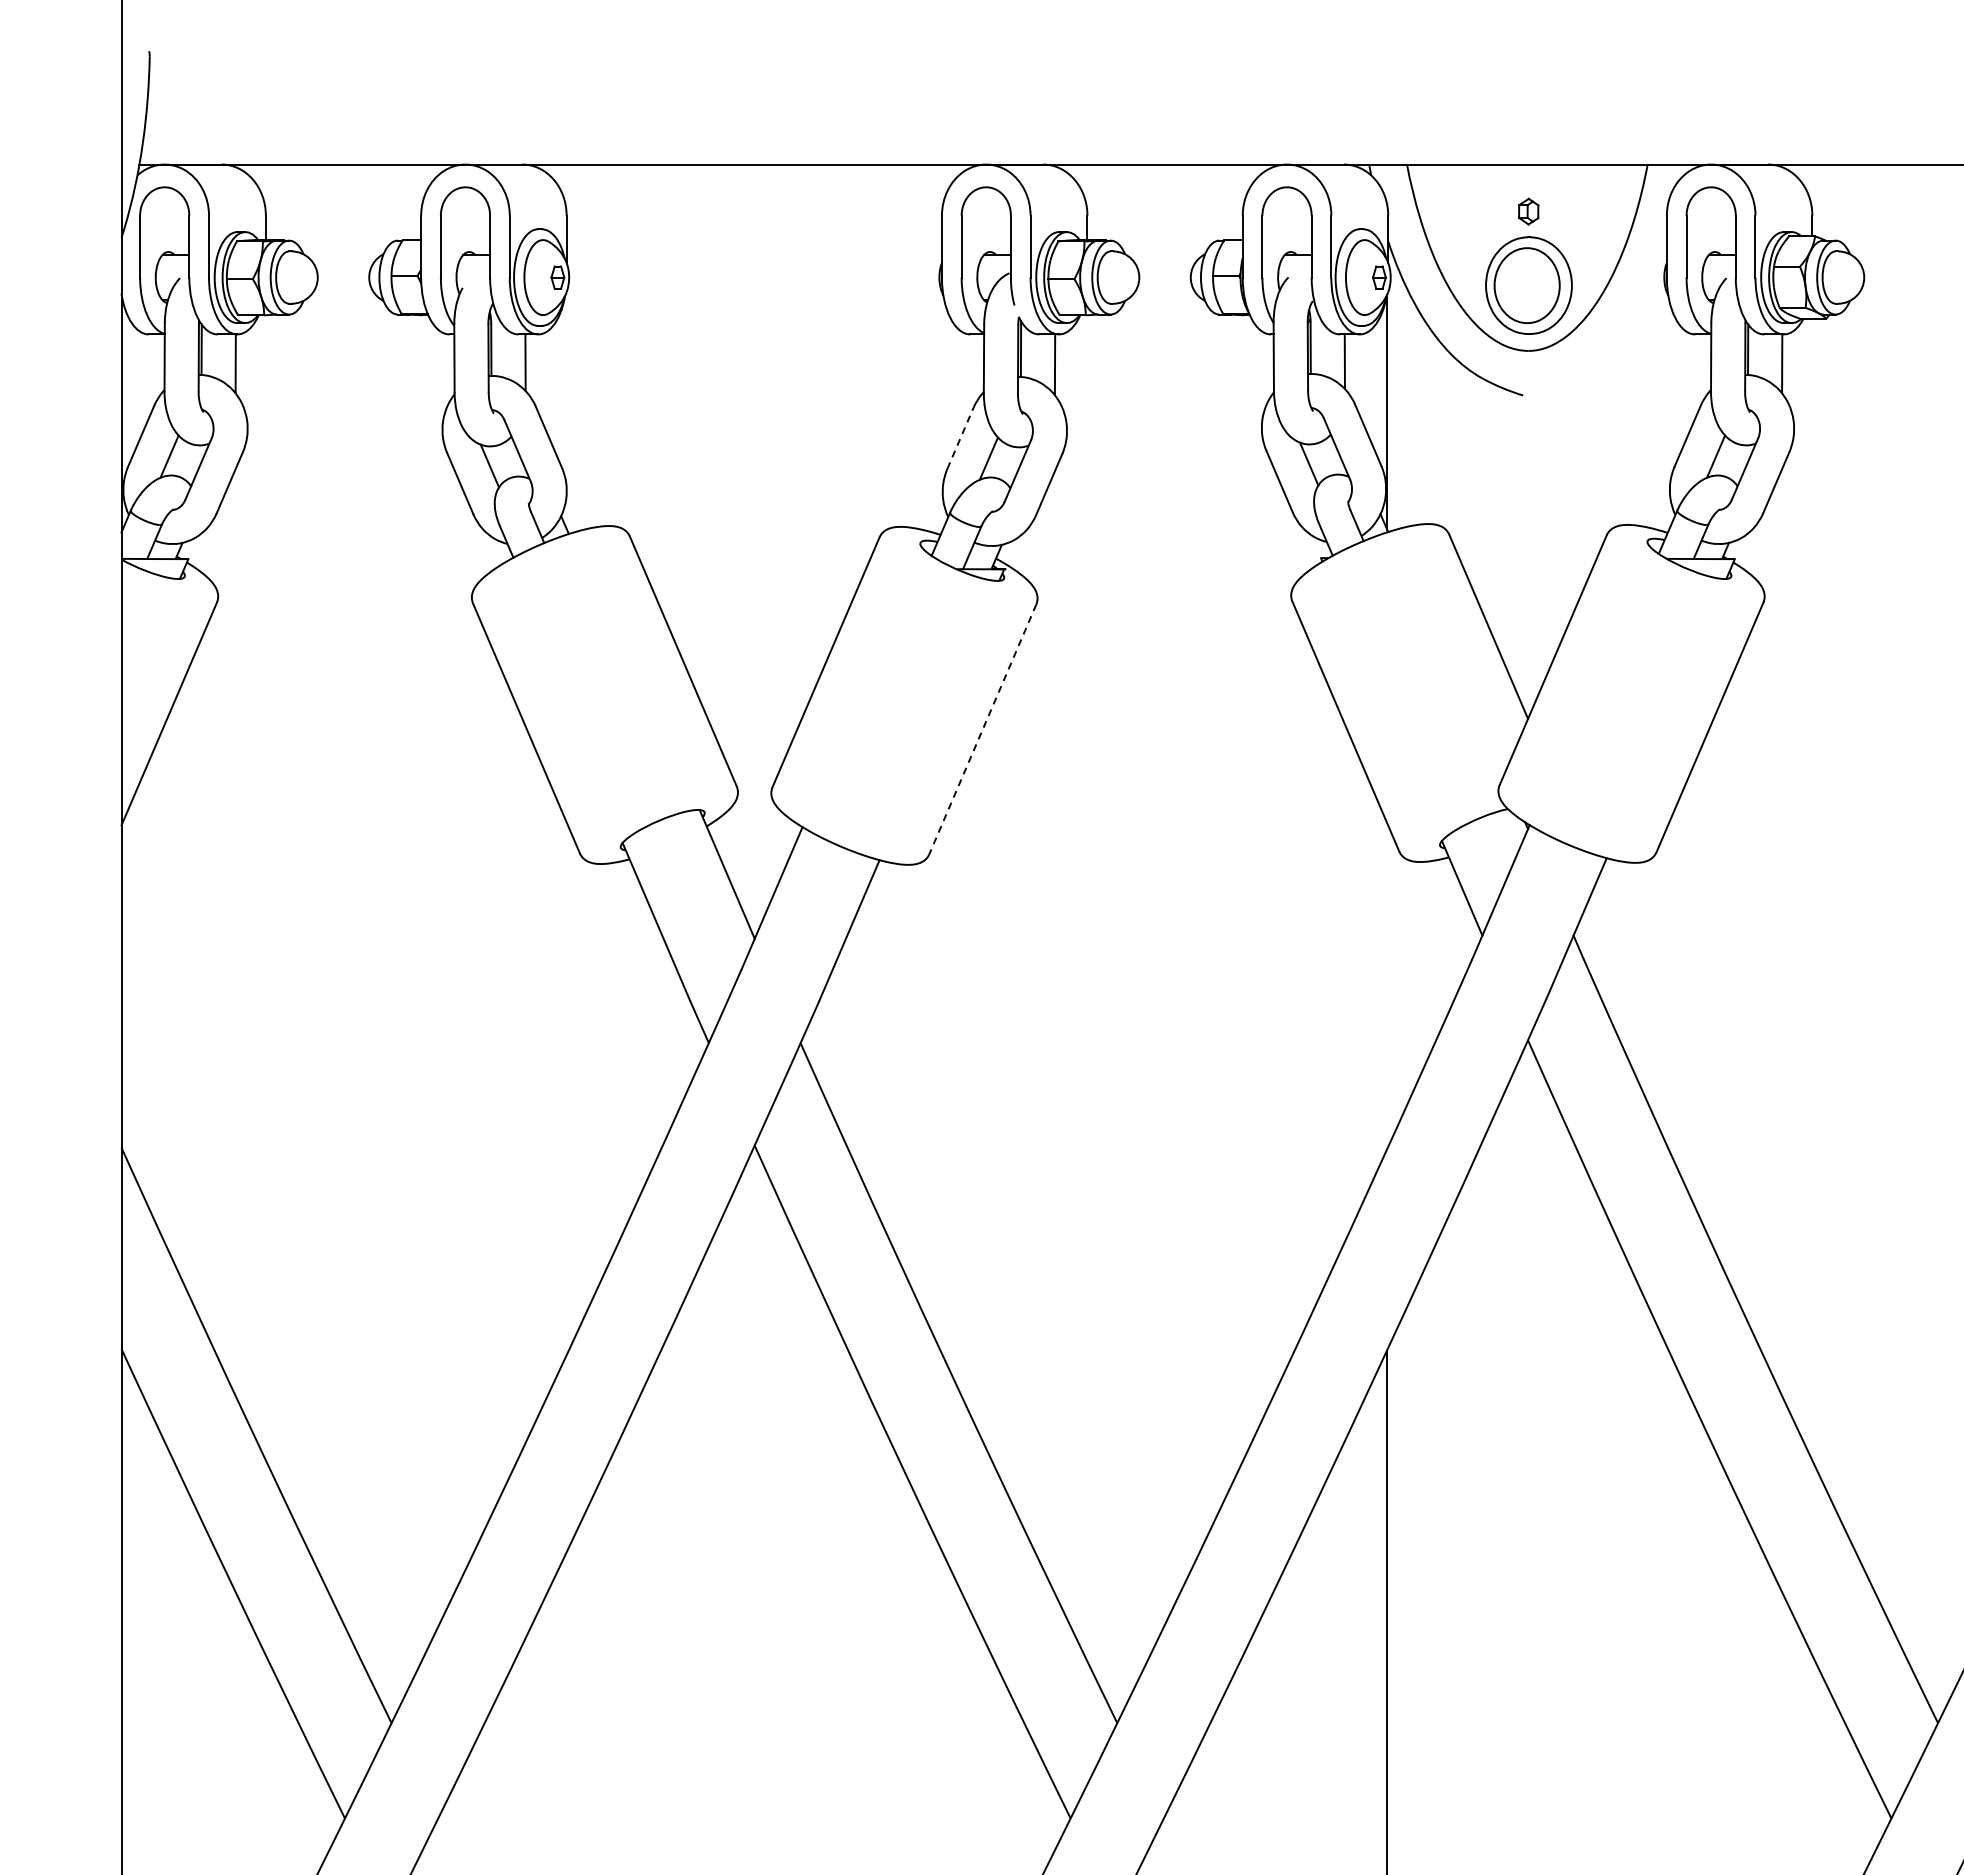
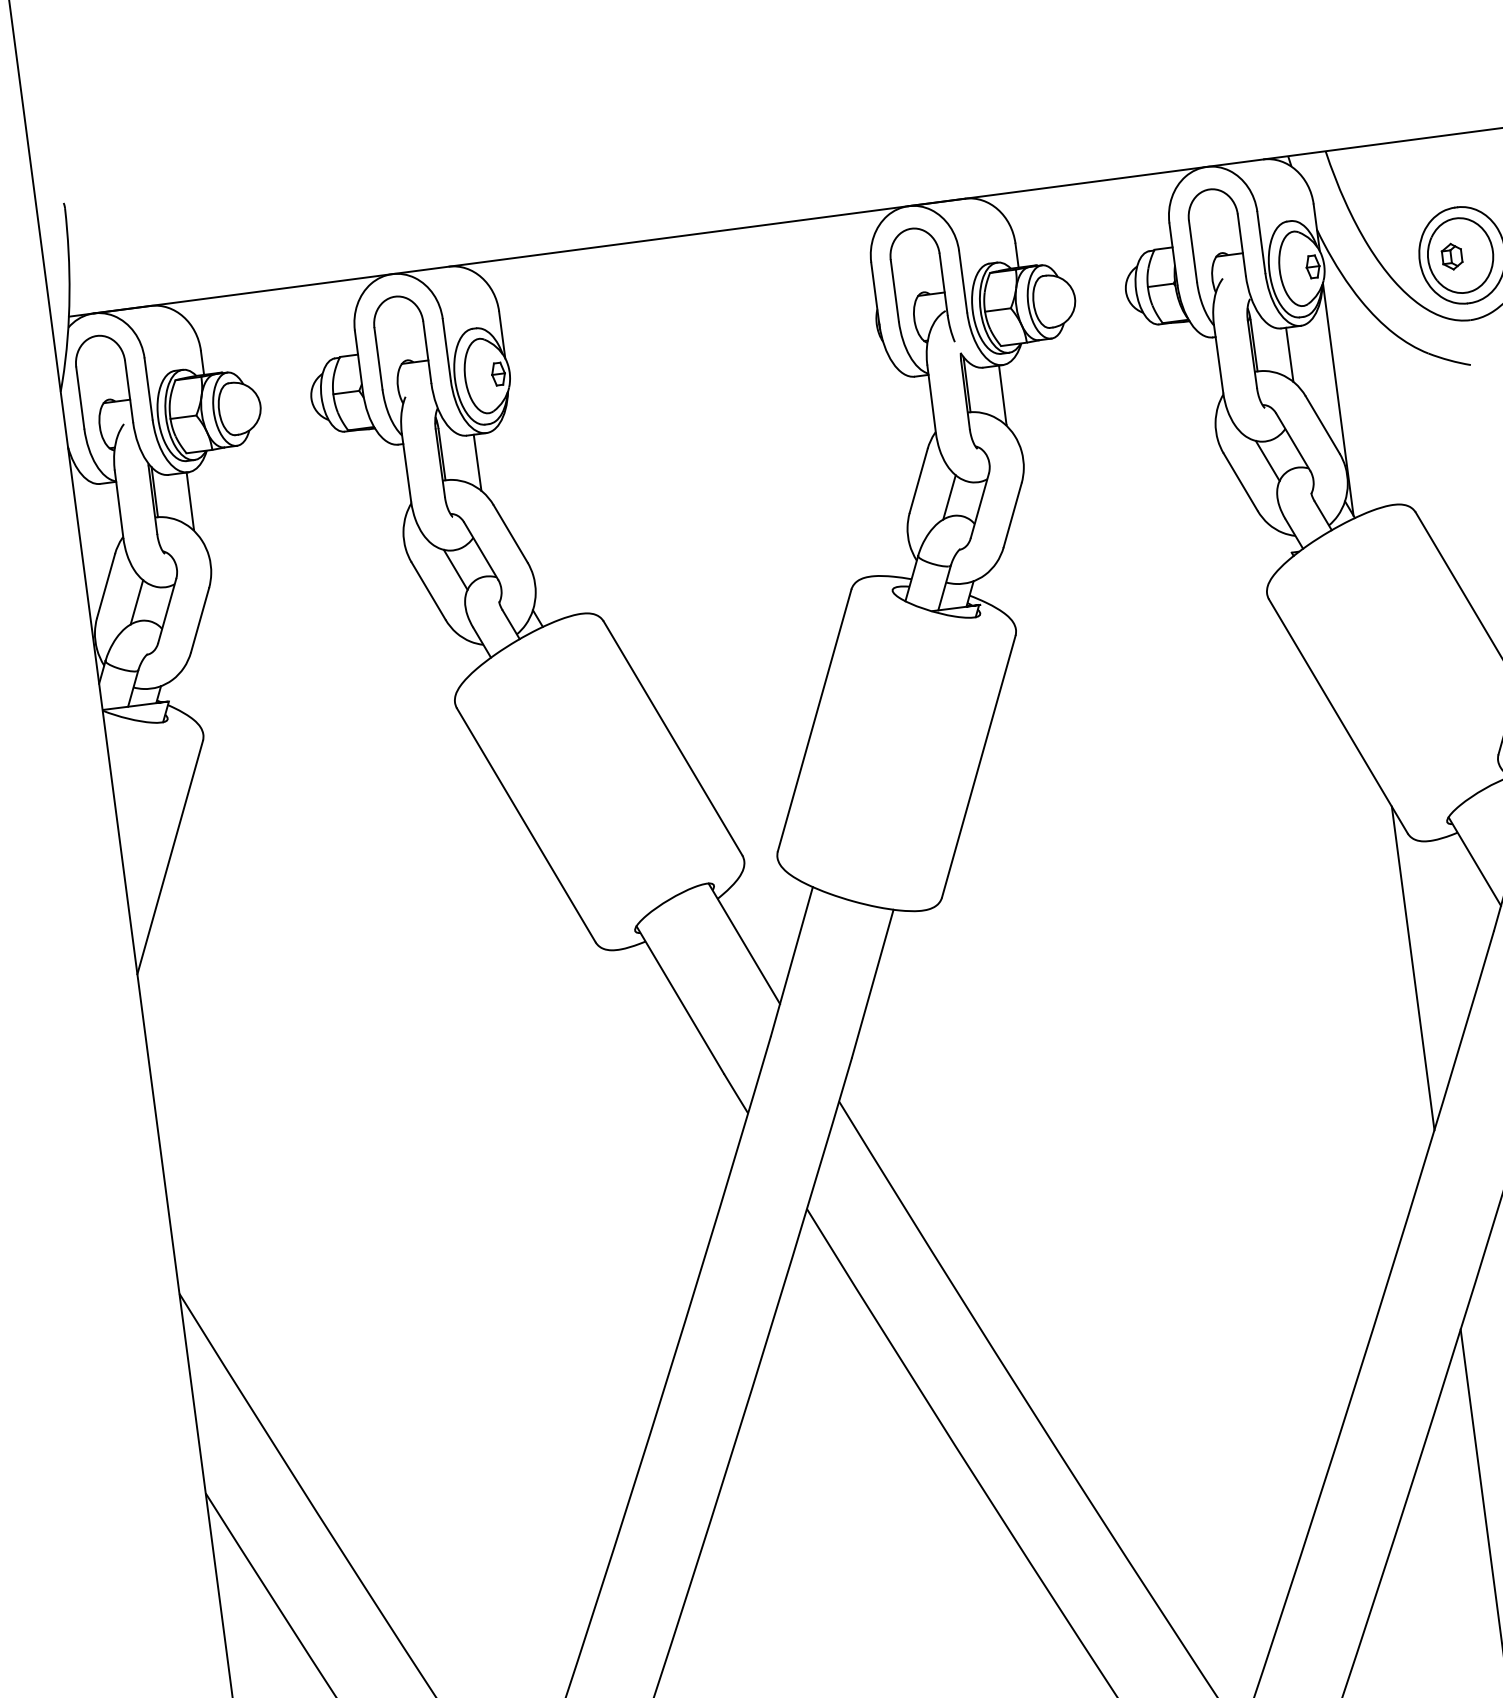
part: (1528, 211) -> (1451, 256), moved
line: (960, 437) -> (918, 480), dashed -> solid
line: (982, 729) -> (978, 766), dashed -> solid
line: (1387, 986) -> (1413, 968), added

